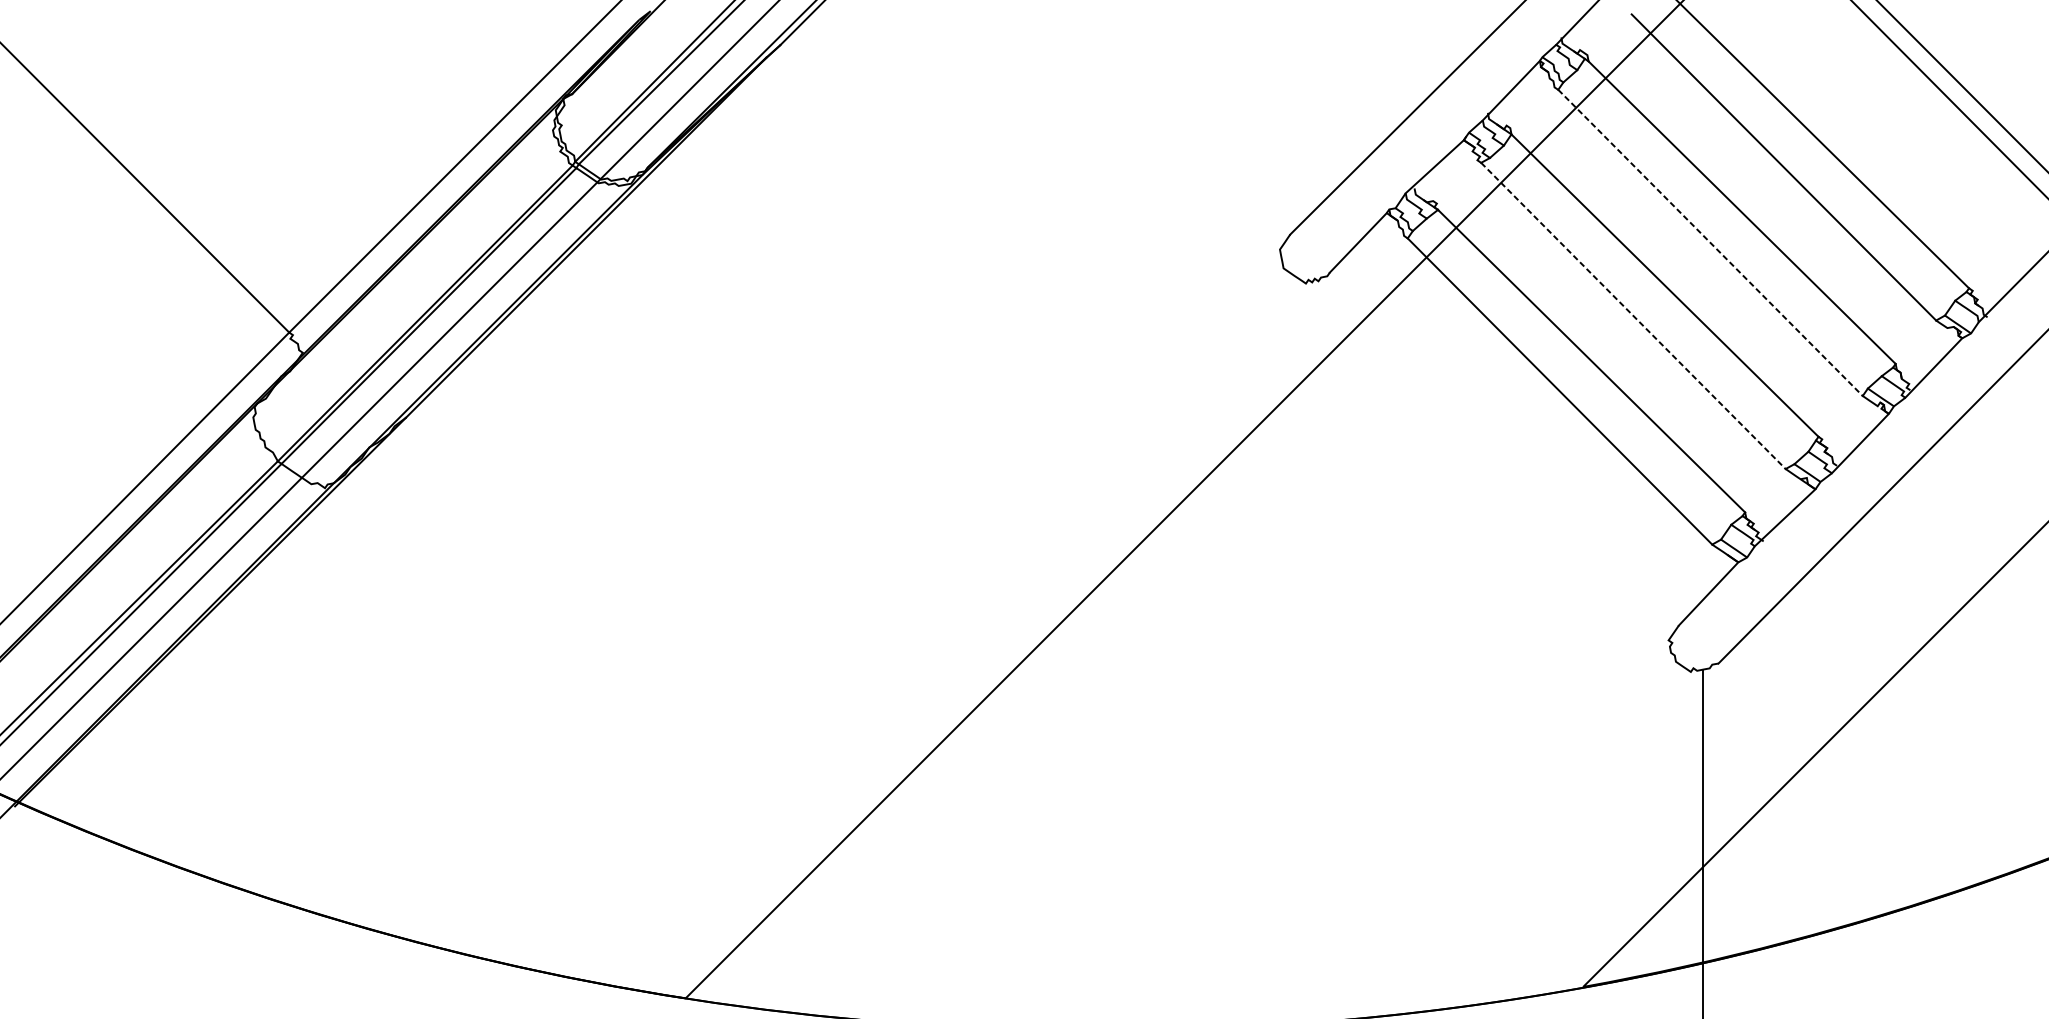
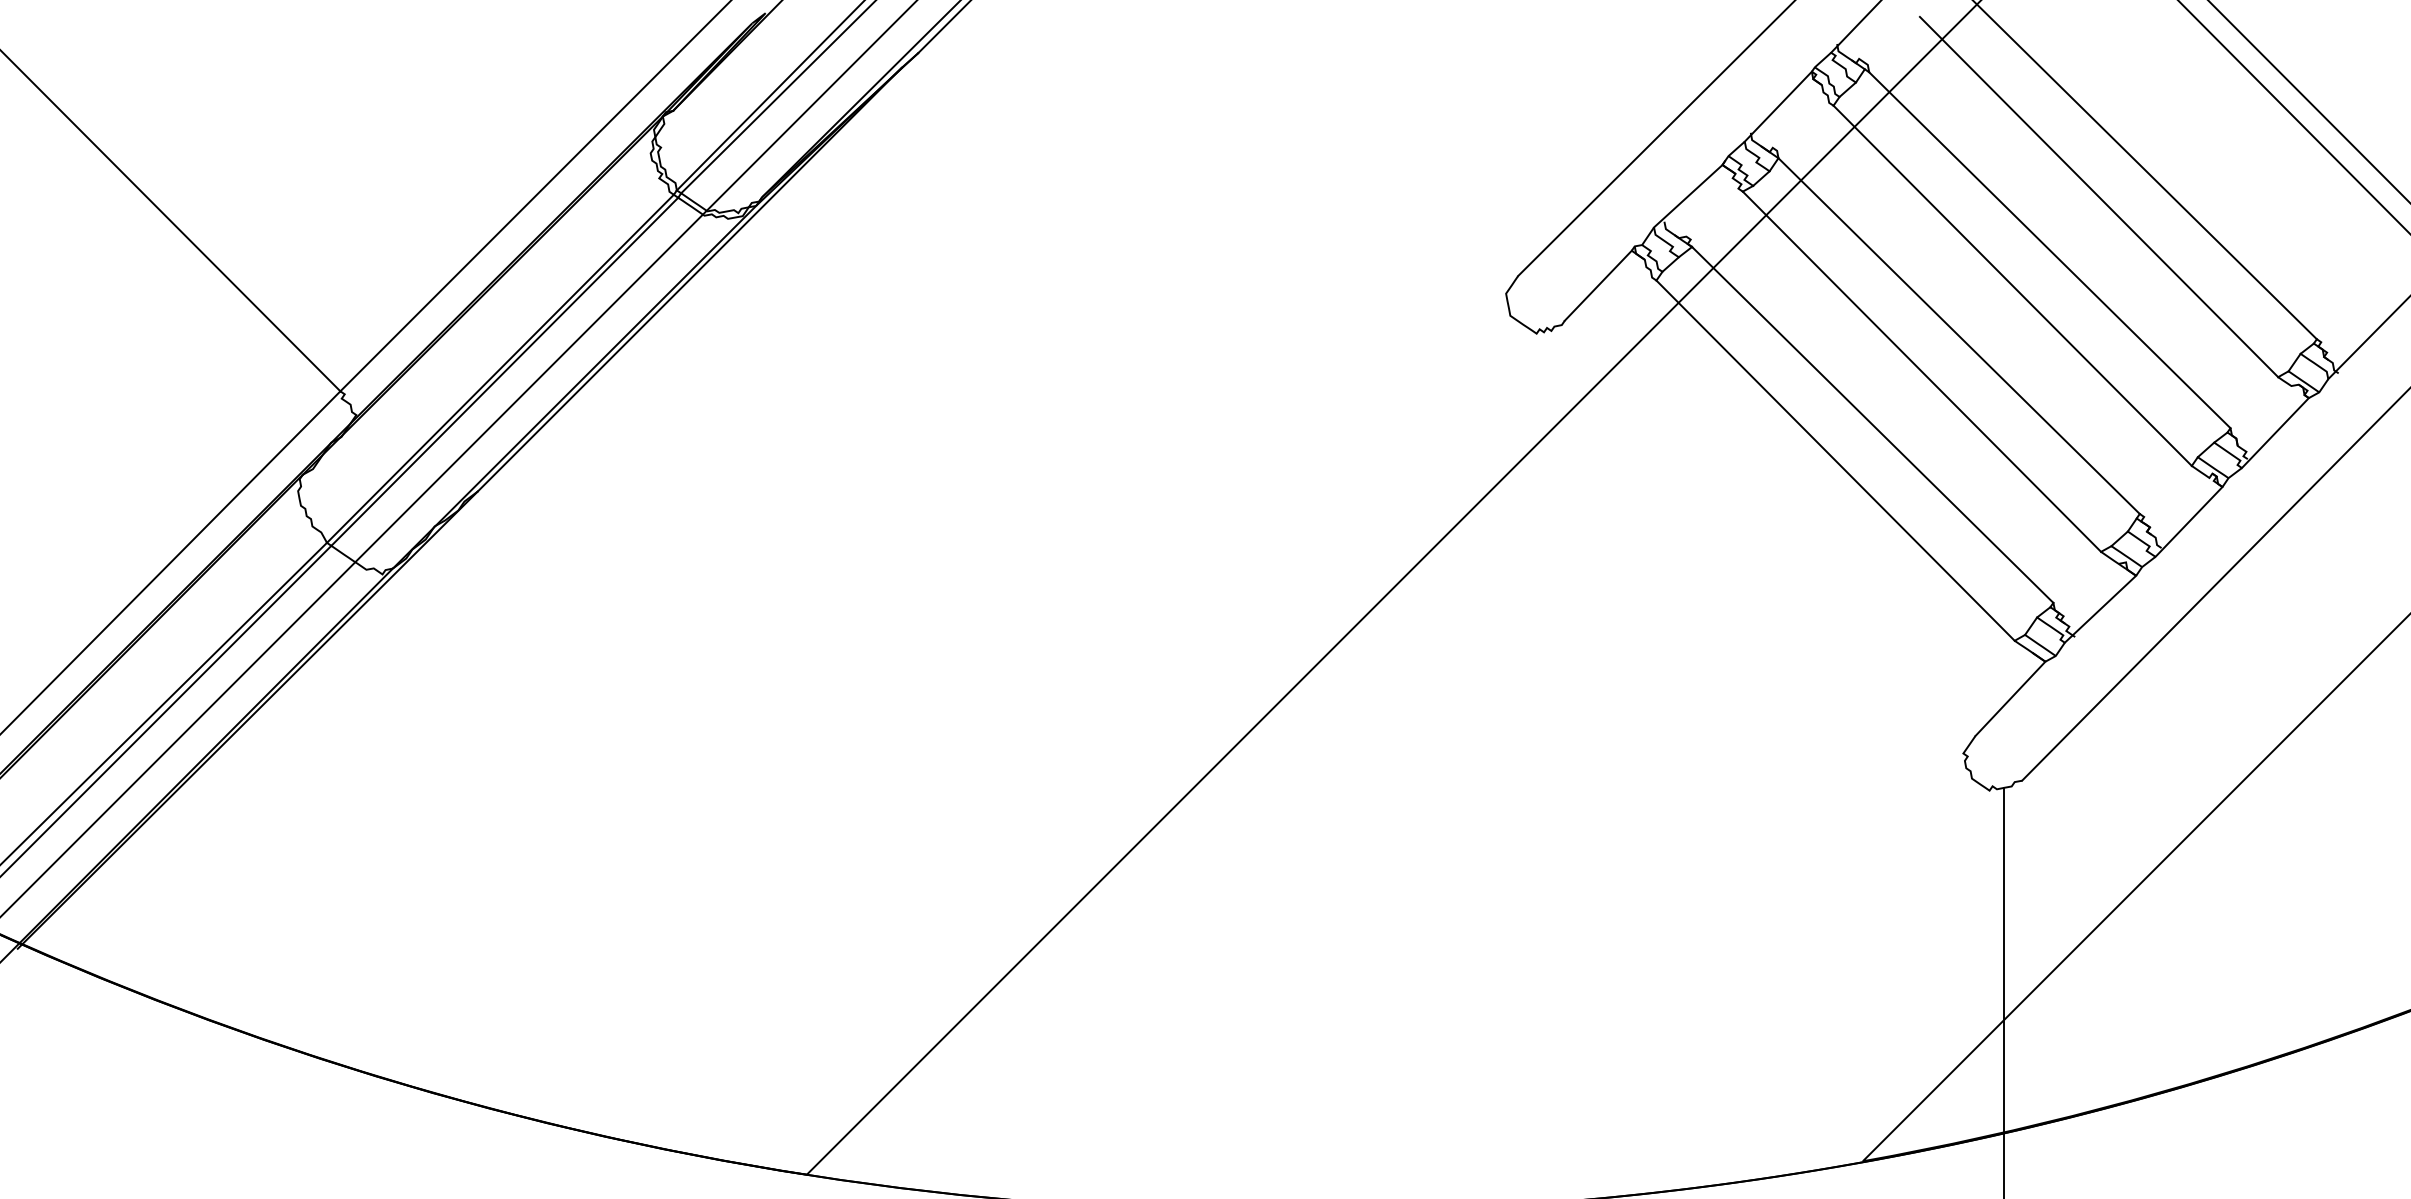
line: (1711, 243) -> (2013, 286), dashed -> solid
line: (1633, 316) -> (1922, 372), dashed -> solid

